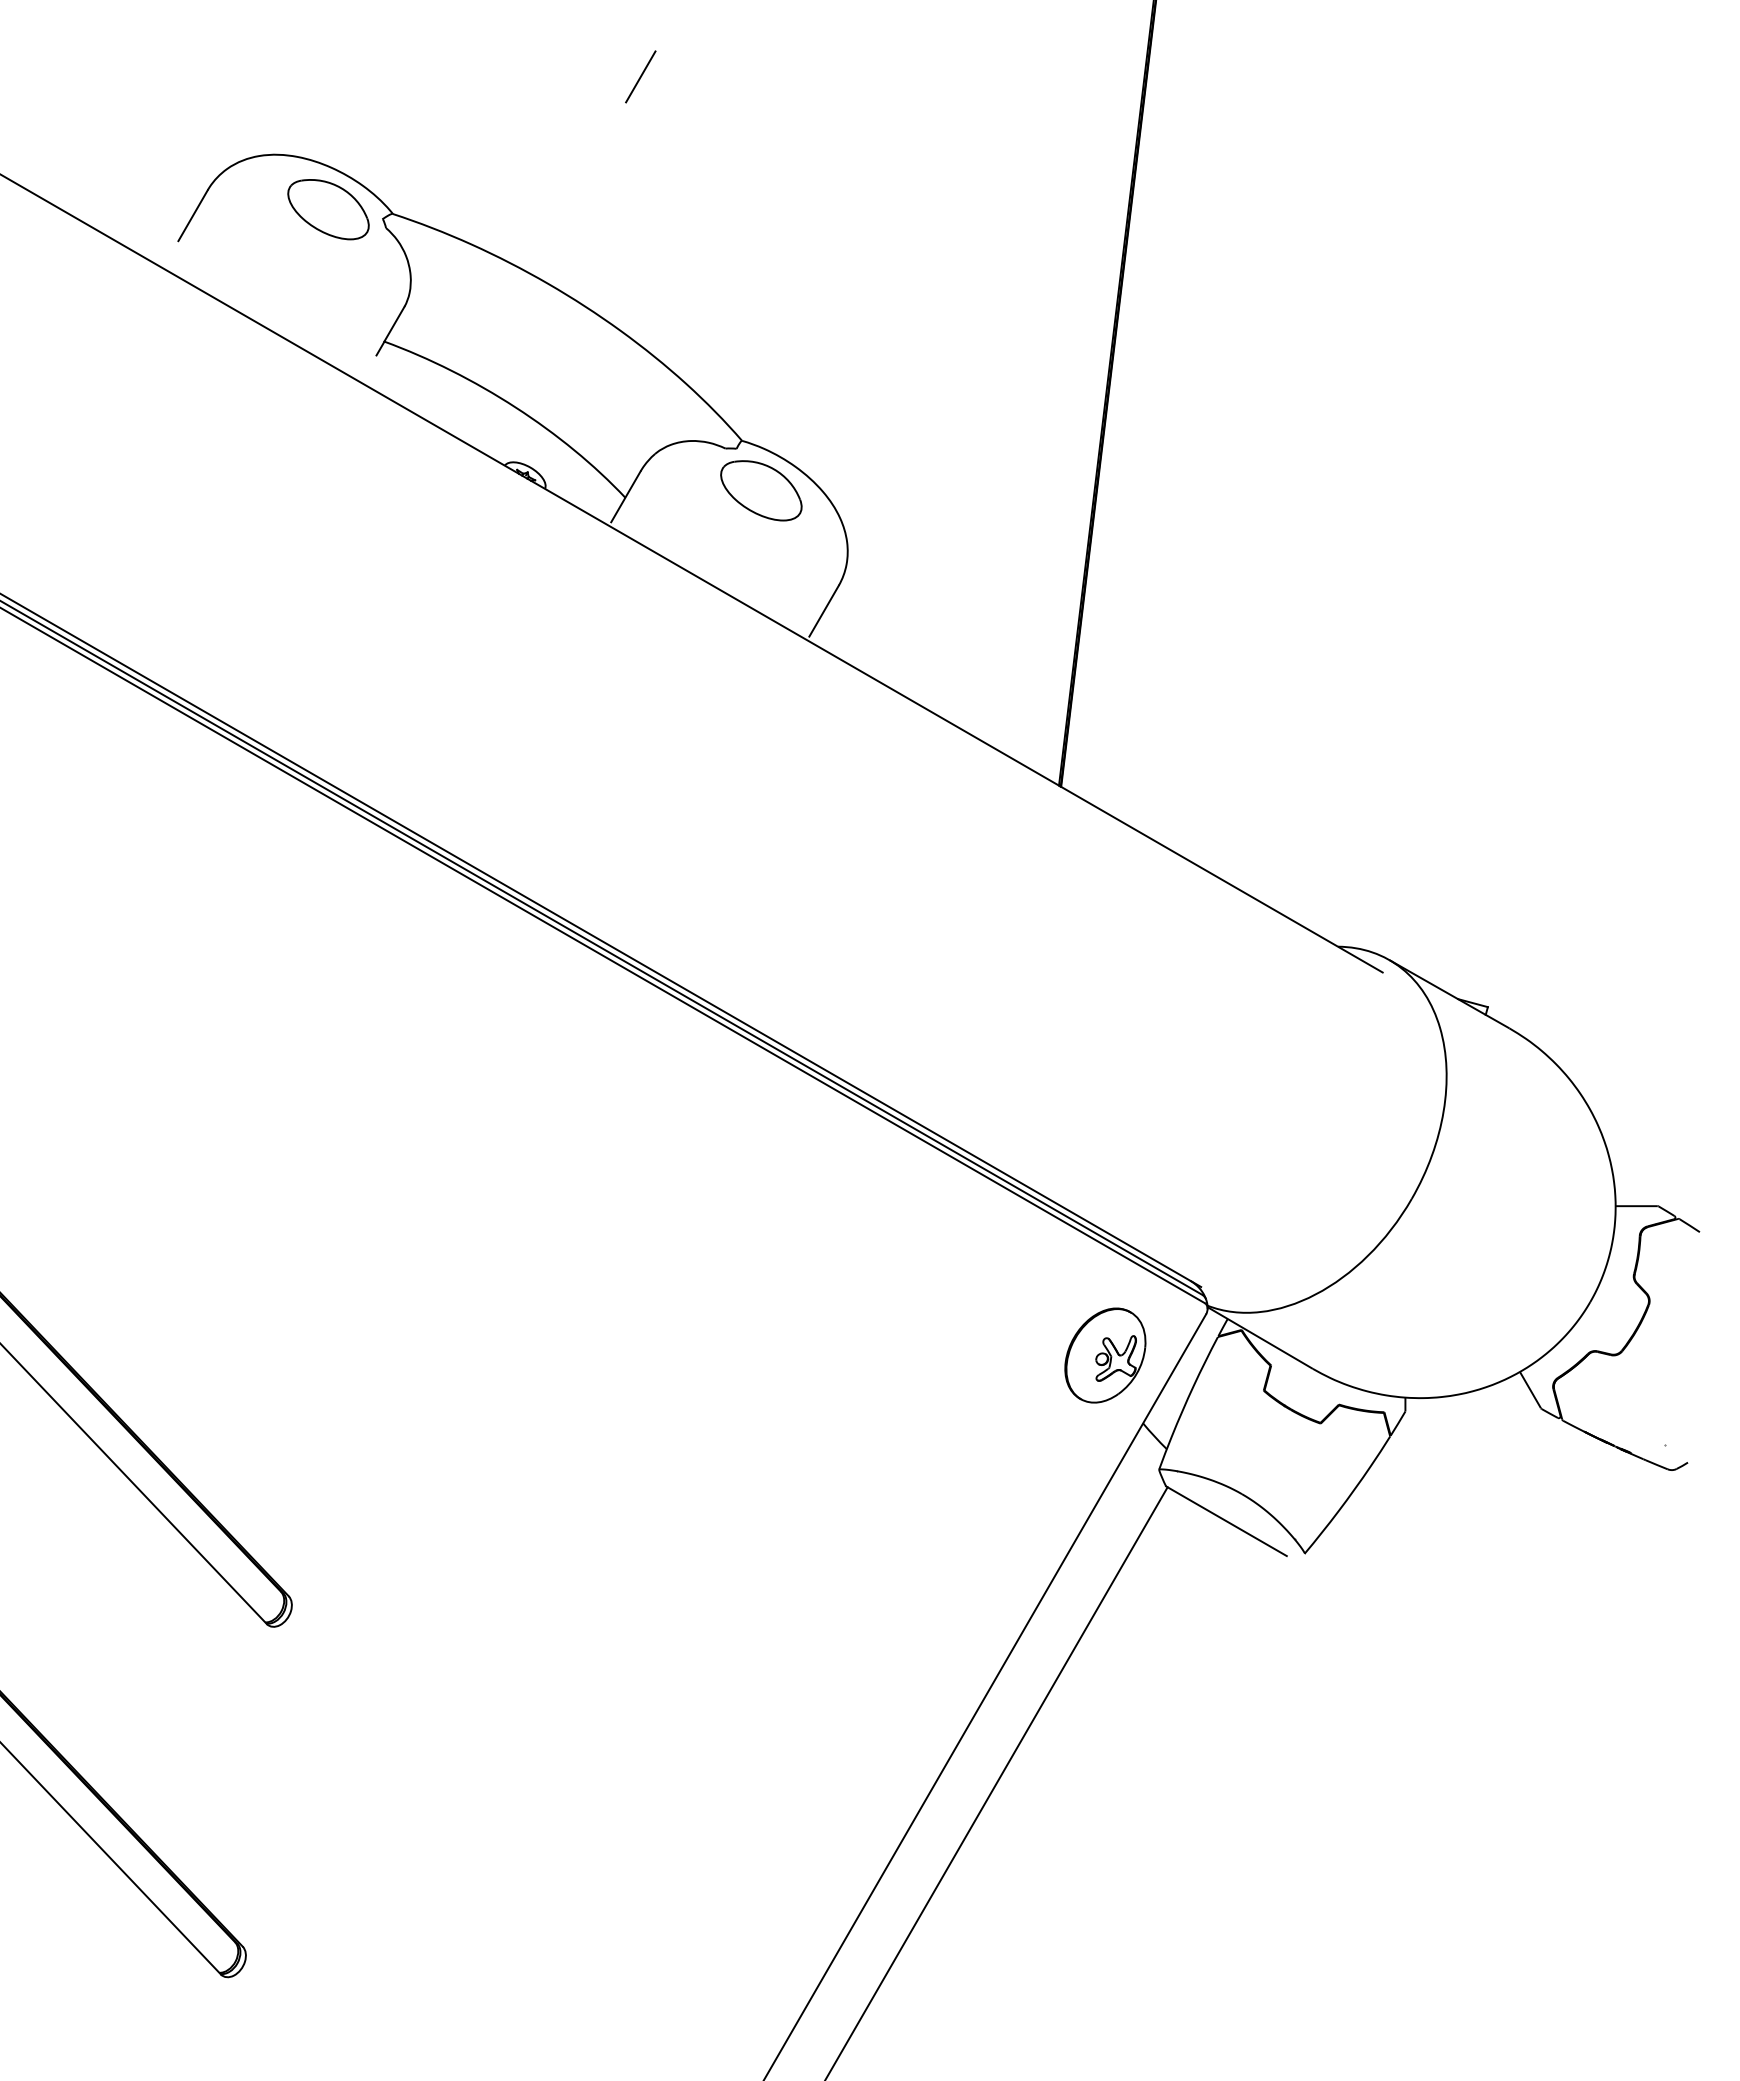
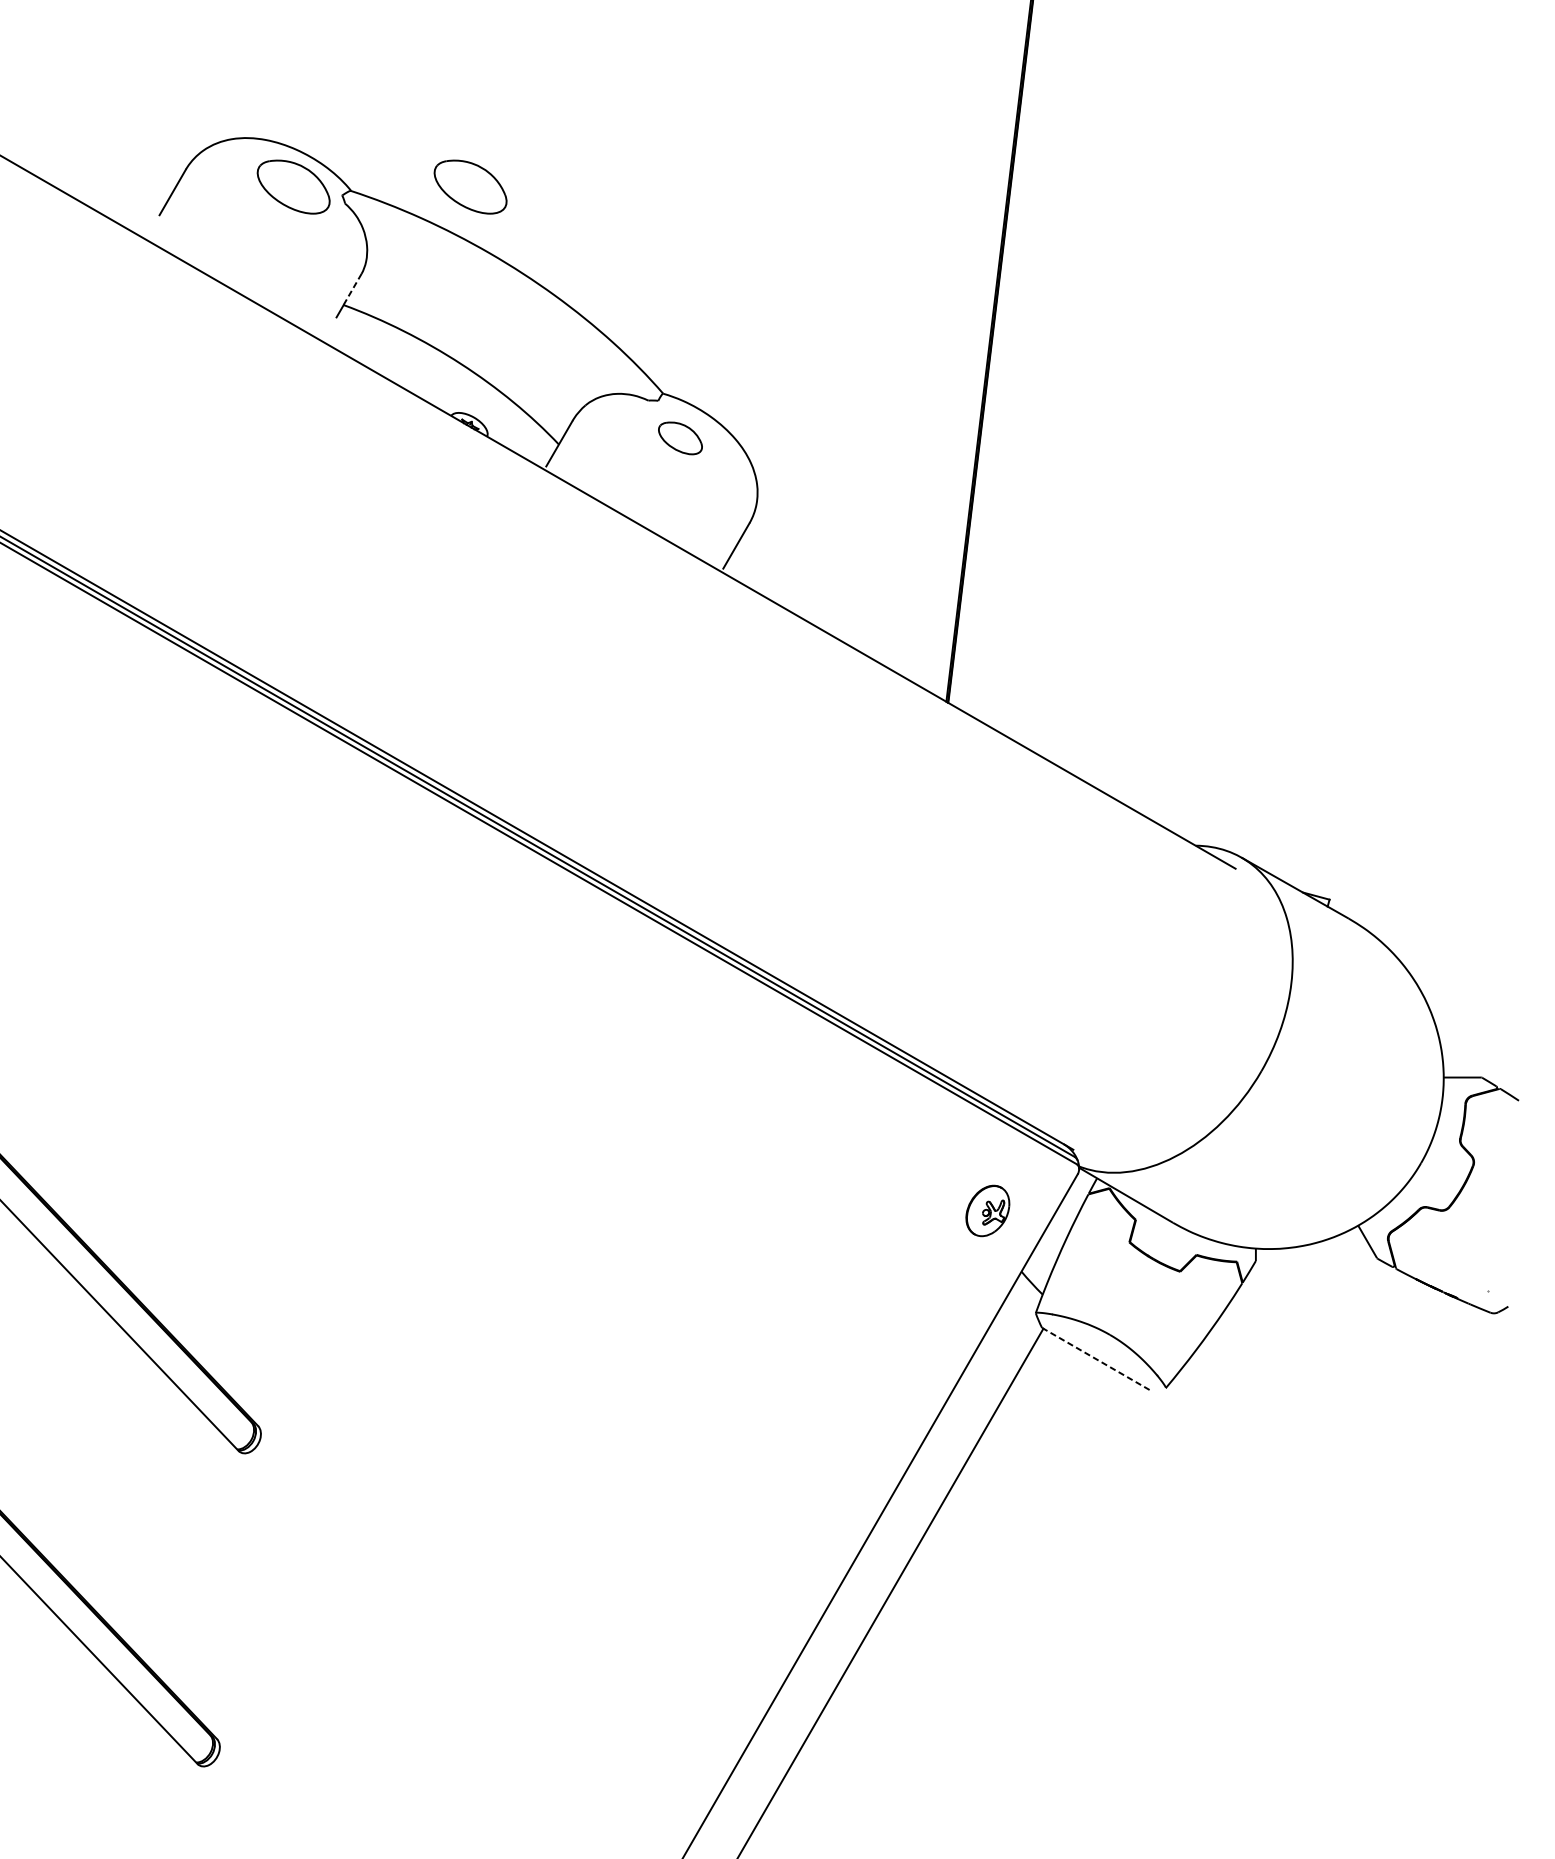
line: (640, 76) -> (572, 68), removed
part: (526, 209) -> (470, 187), added
line: (394, 324) -> (352, 289), solid -> dashed
part: (761, 490) -> (680, 438), size x0.6
part: (1105, 1355) -> (987, 1210), size x0.6
line: (1226, 1521) -> (1096, 1359), solid -> dashed

